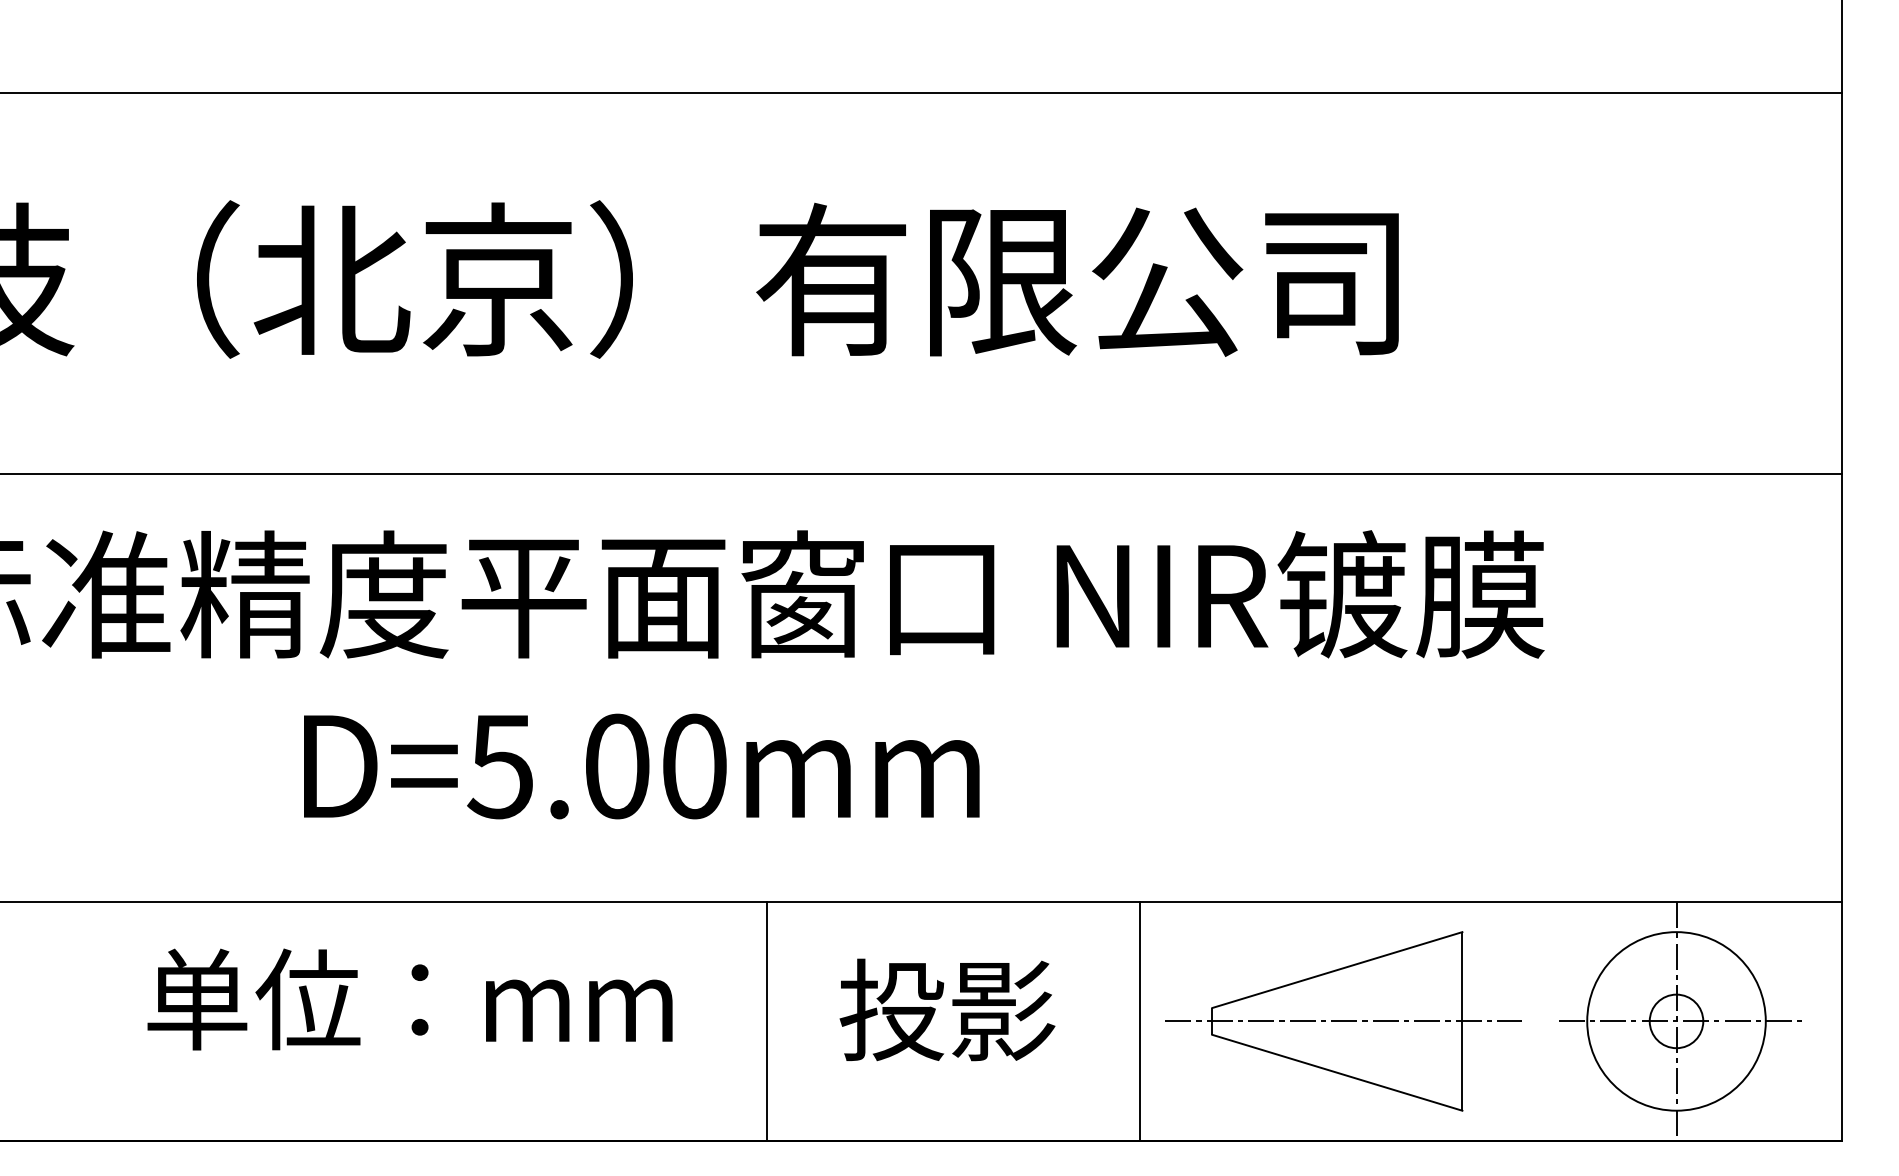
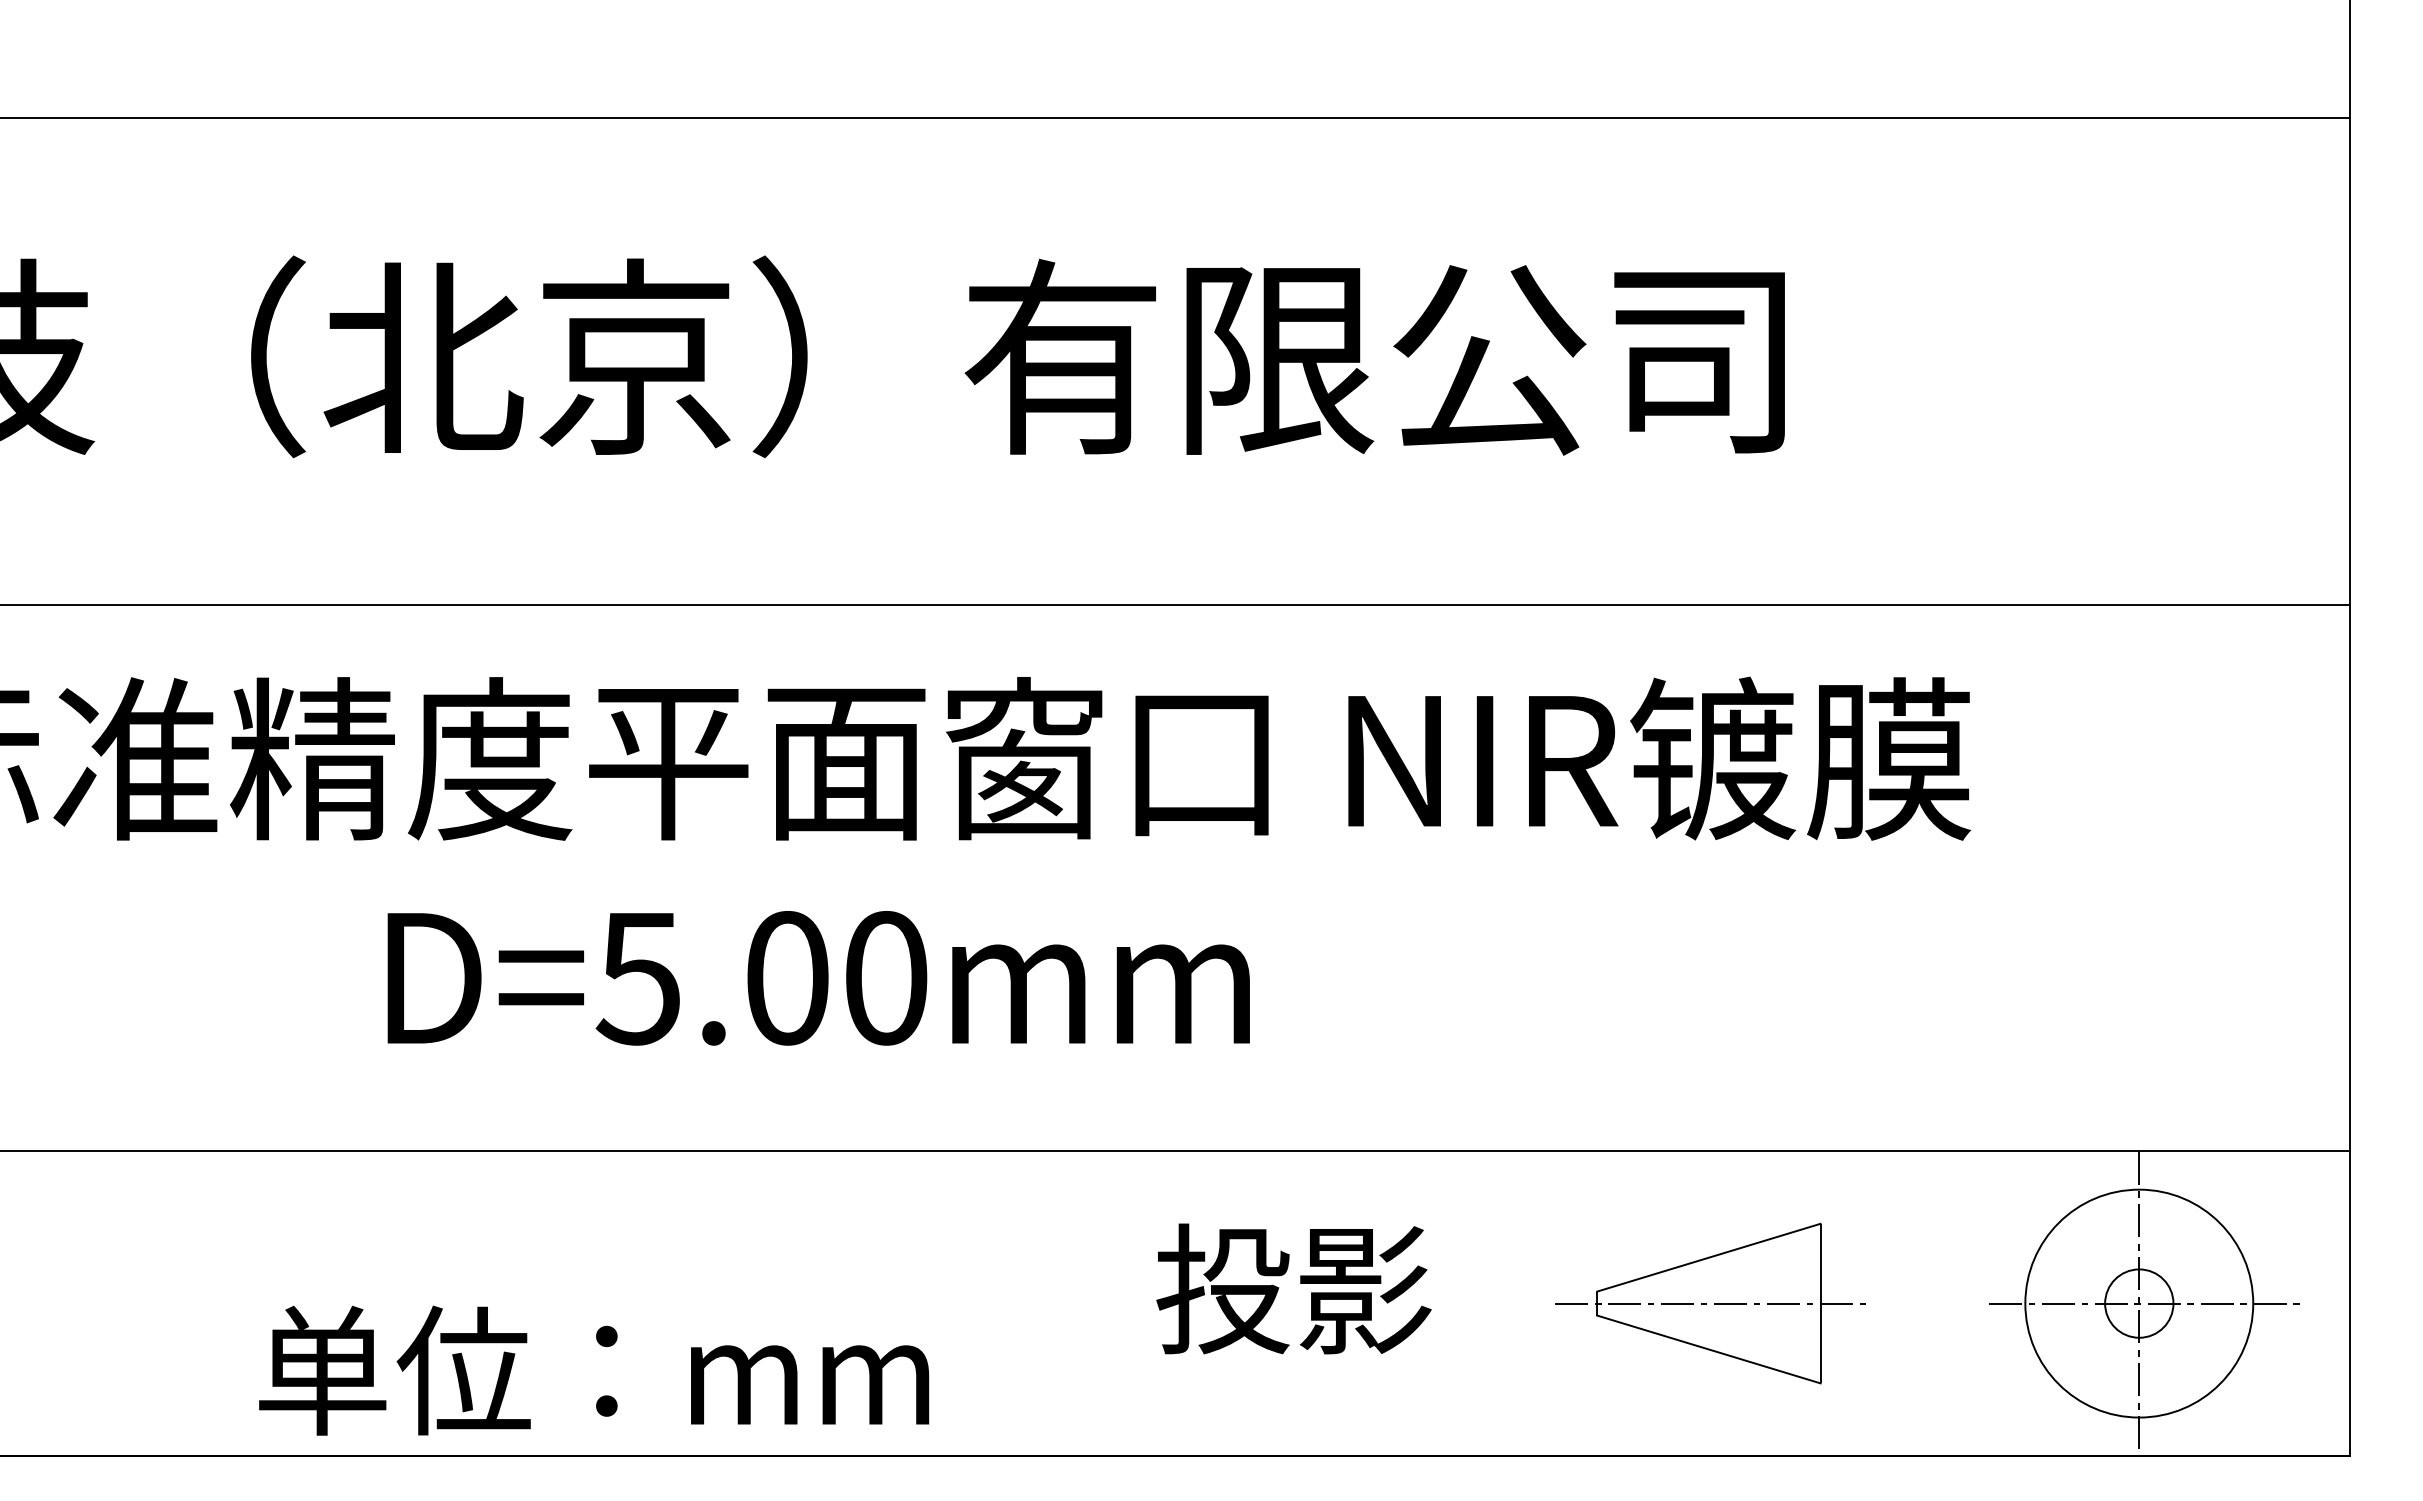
text: (410, 999) -> (594, 1370), moved
text: (947, 1009) -> (1293, 1288), moved
line: (767, 1021) -> (979, 1303), removed
line: (1140, 1021) -> (1455, 1303), removed
part: (1343, 1021) -> (1714, 1303), size x0.7

